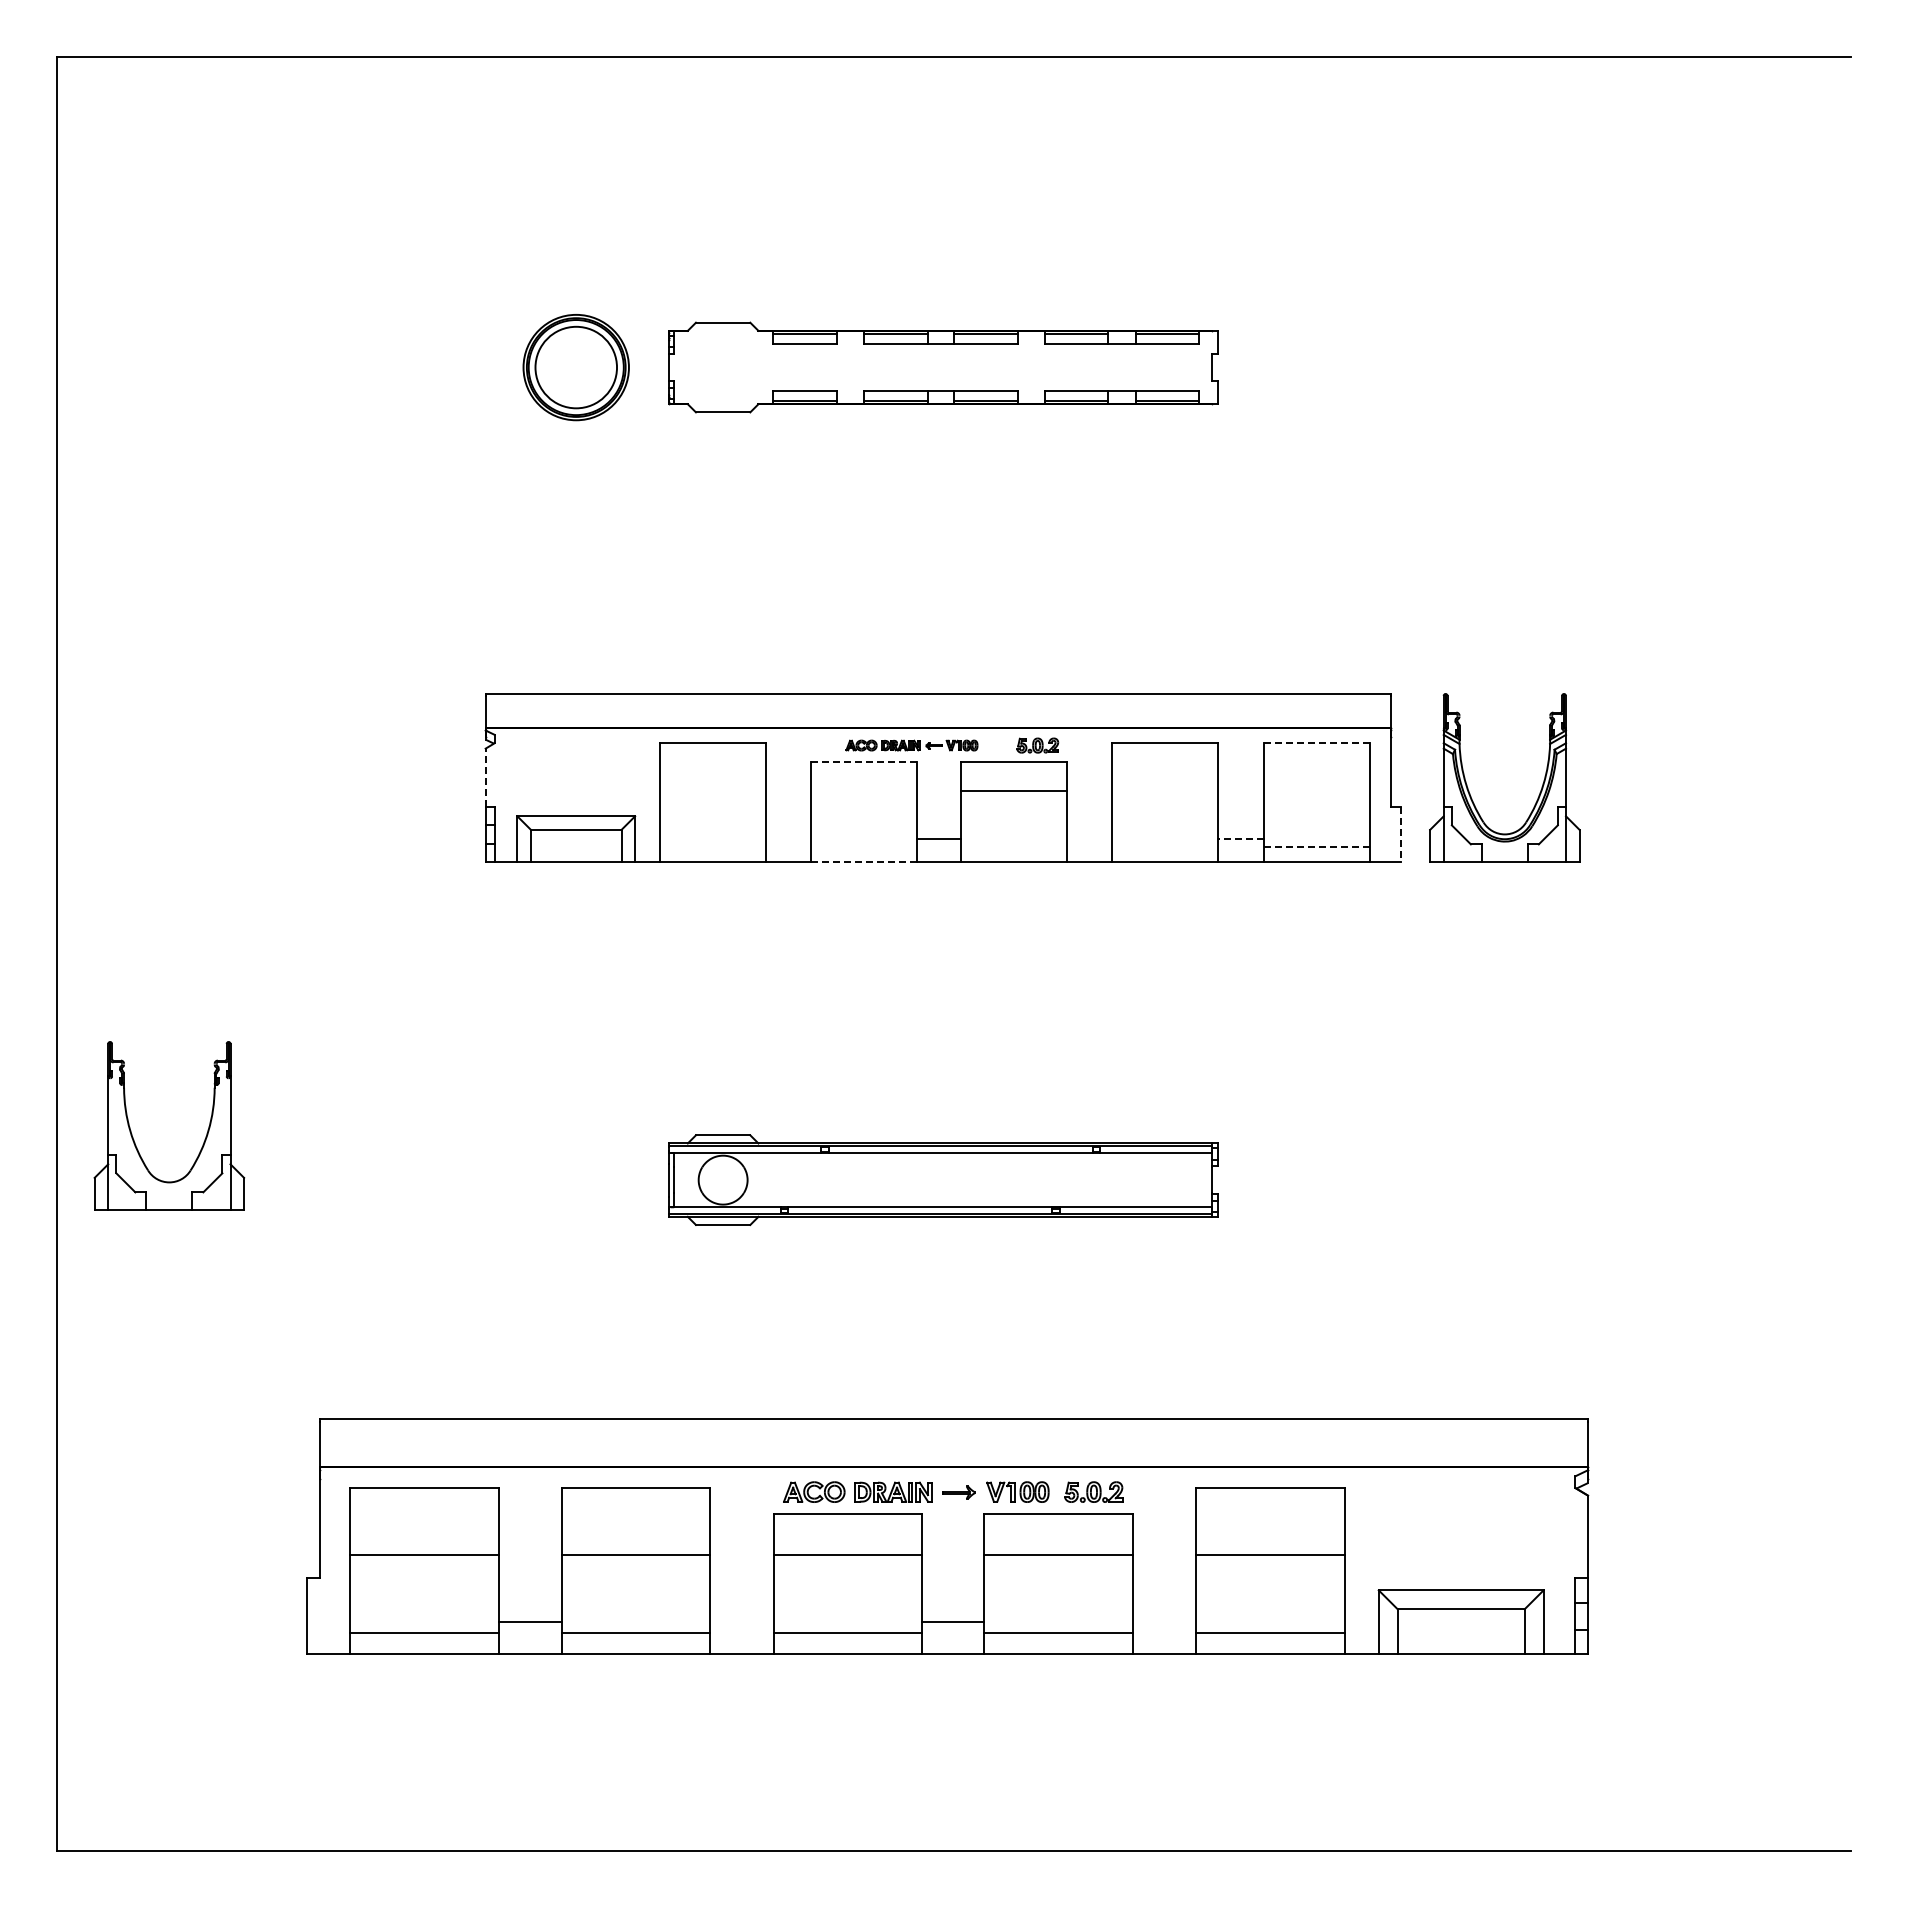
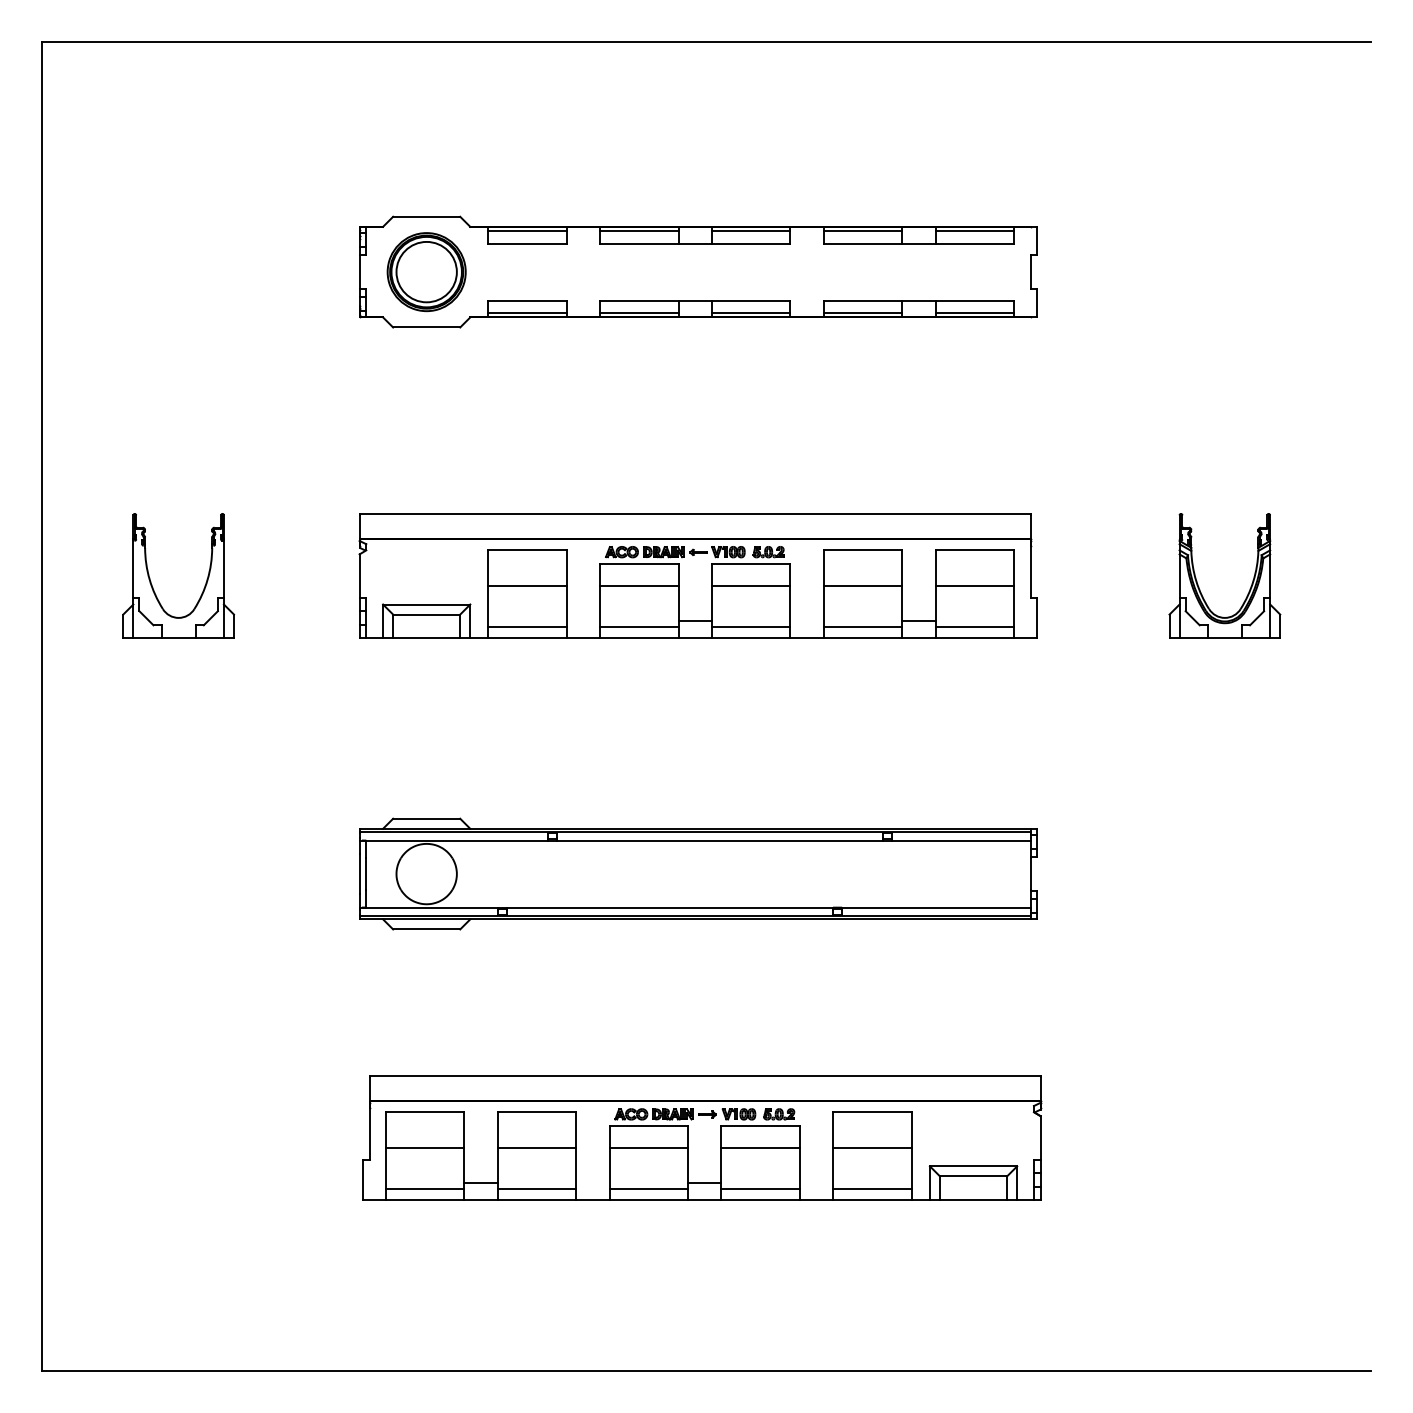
part: (943, 367) -> (698, 272), size x1.67
line: (1316, 742) -> (975, 549), dashed -> solid
part: (911, 745) -> (675, 552), size x1.43
line: (863, 761) -> (639, 563), dashed -> solid
line: (485, 777) -> (359, 575), dashed -> solid
part: (1469, 790) -> (1198, 585), moved
line: (712, 791) -> (527, 586), added
line: (863, 791) -> (639, 586), added
line: (1165, 791) -> (863, 586), added
line: (1316, 791) -> (975, 586), added
line: (1400, 834) -> (1037, 617), dashed -> solid
line: (1241, 838) -> (919, 620), dashed -> solid
line: (712, 846) -> (527, 626), added
line: (863, 846) -> (639, 626), added
line: (1014, 846) -> (751, 626), added
line: (1165, 846) -> (863, 626), added
line: (1316, 846) -> (975, 626), dashed -> solid
line: (863, 861) -> (639, 637), dashed -> solid
part: (205, 1136) -> (205, 583), moved
part: (943, 1179) -> (698, 873), size x1.67
part: (947, 1535) -> (701, 1137), size x0.71

